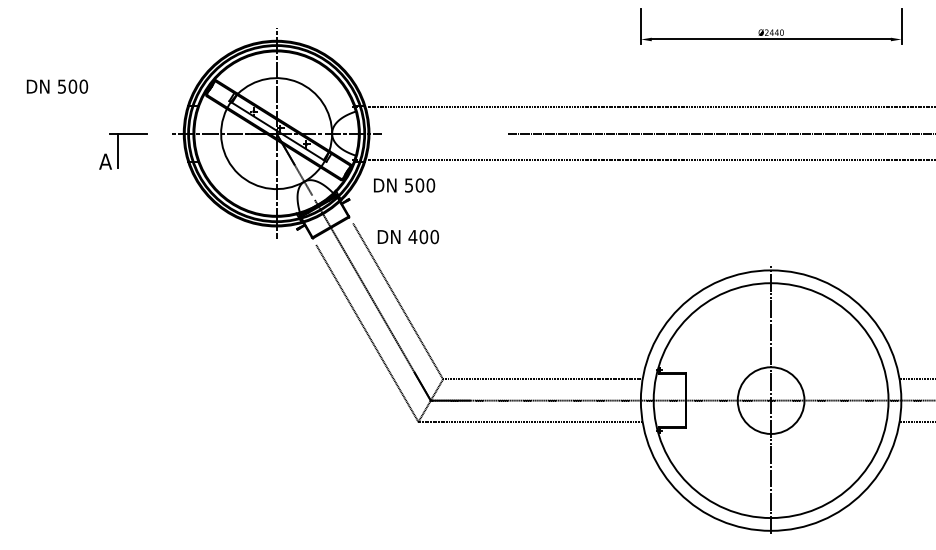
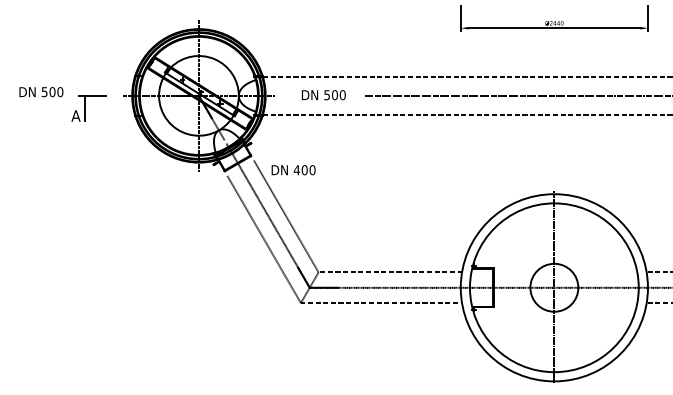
text: (57, 87) -> (41, 92), moved
text: (404, 185) -> (323, 95), moved

